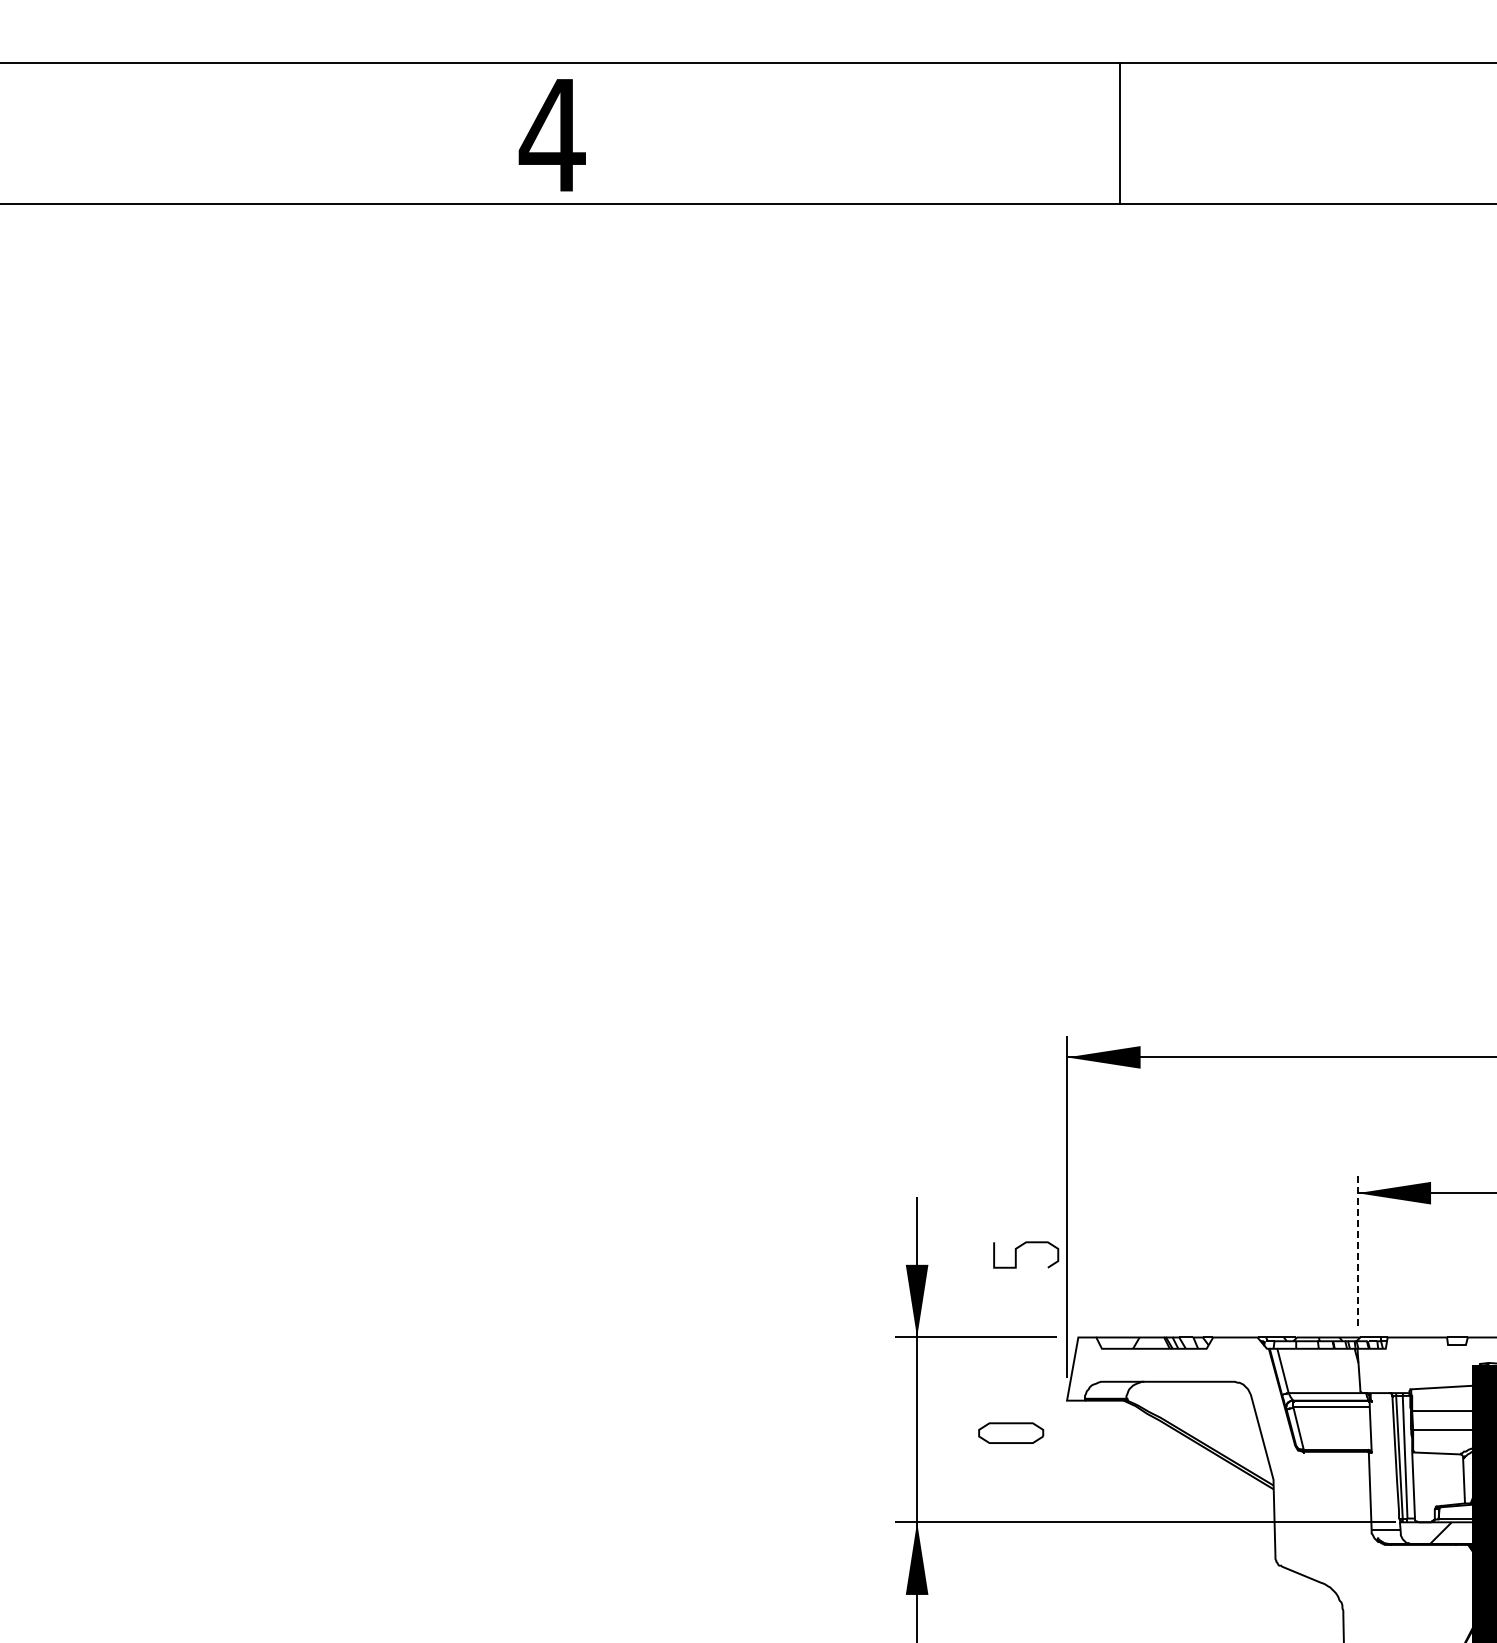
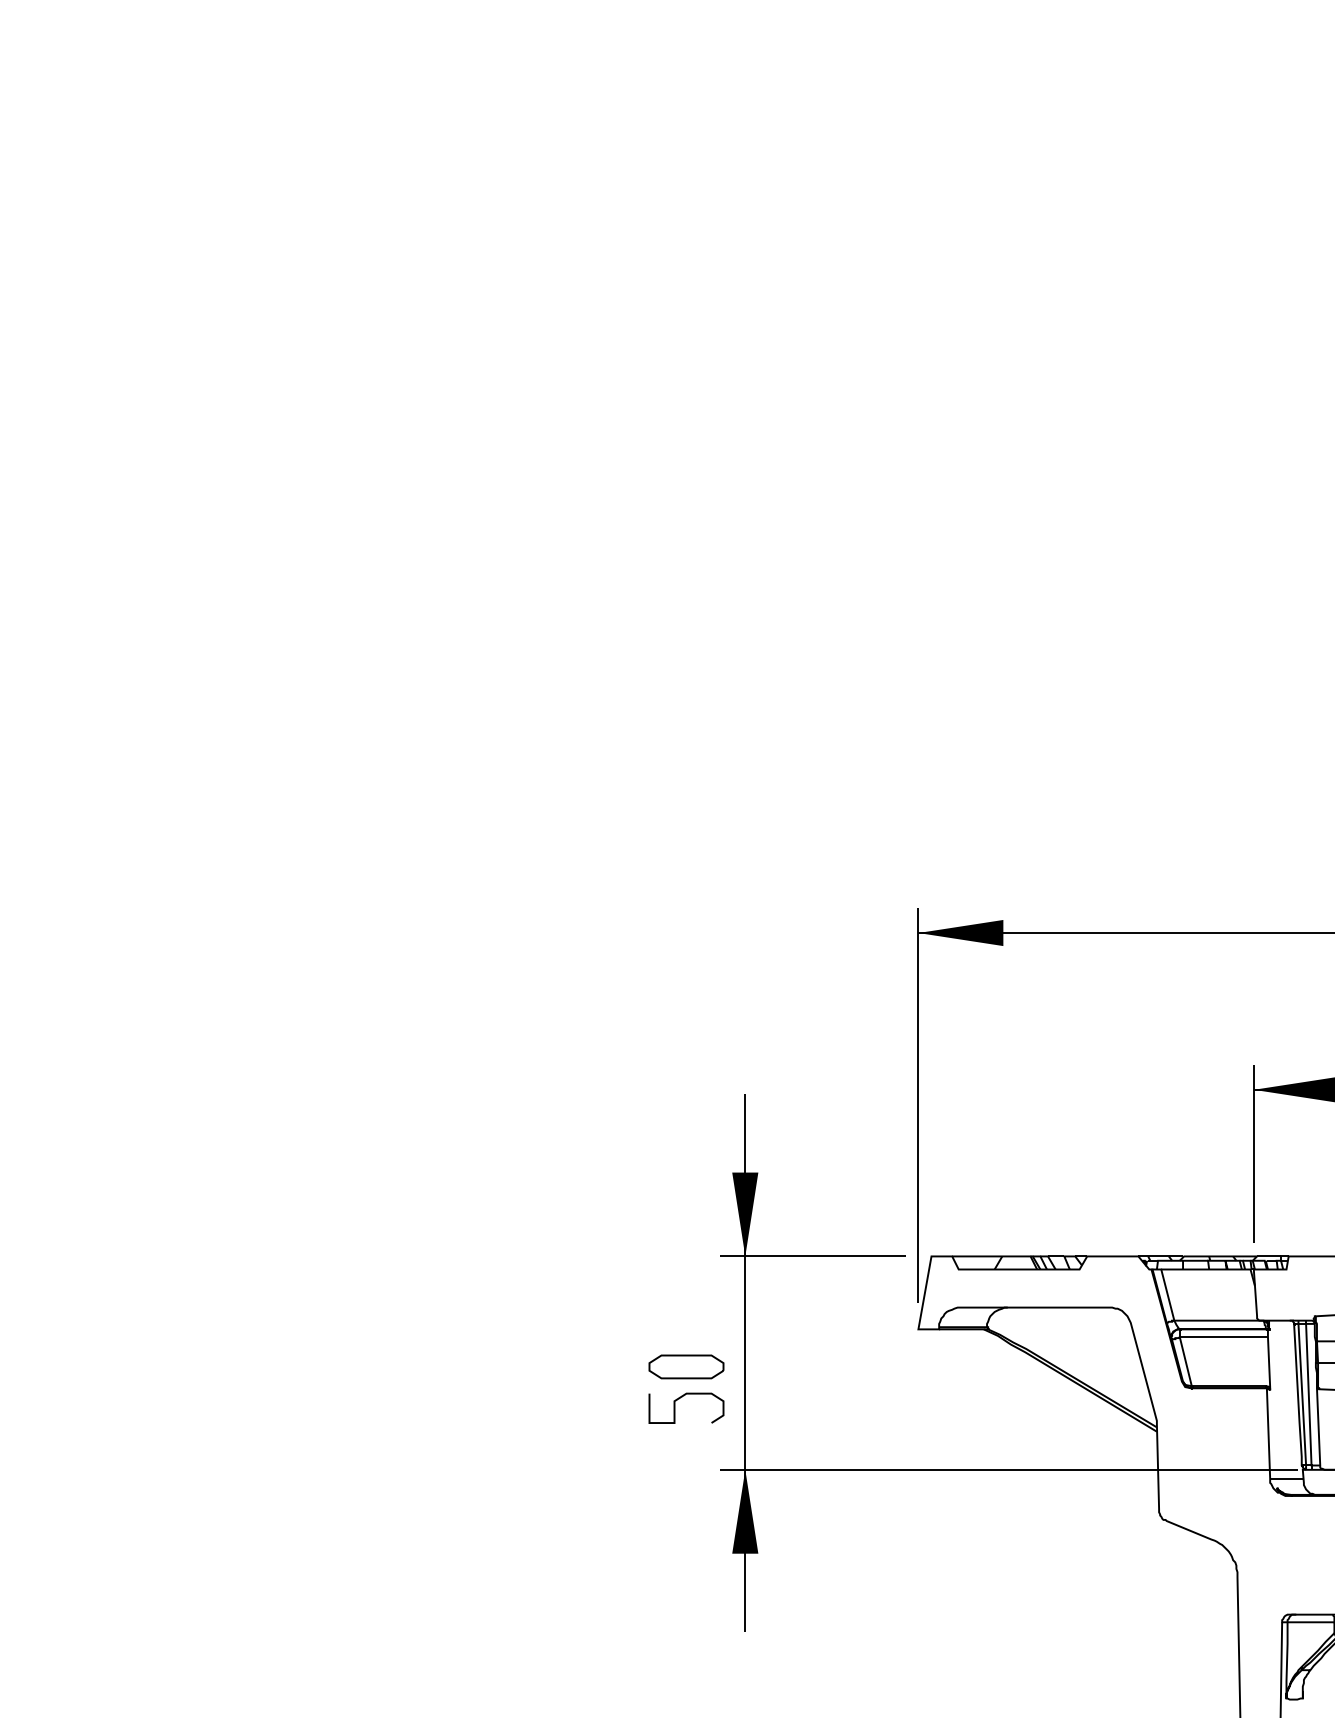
curve: (1021, 1246) -> (681, 1398), moved
line: (1357, 1248) -> (1253, 1153), dashed -> solid
part: (1011, 1432) -> (686, 1366), moved

